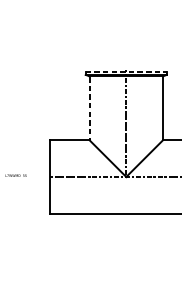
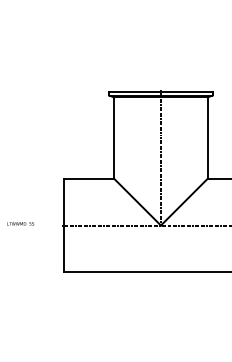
line: (125, 71) -> (160, 91), dashed -> solid
line: (89, 109) -> (114, 139), dashed -> solid

